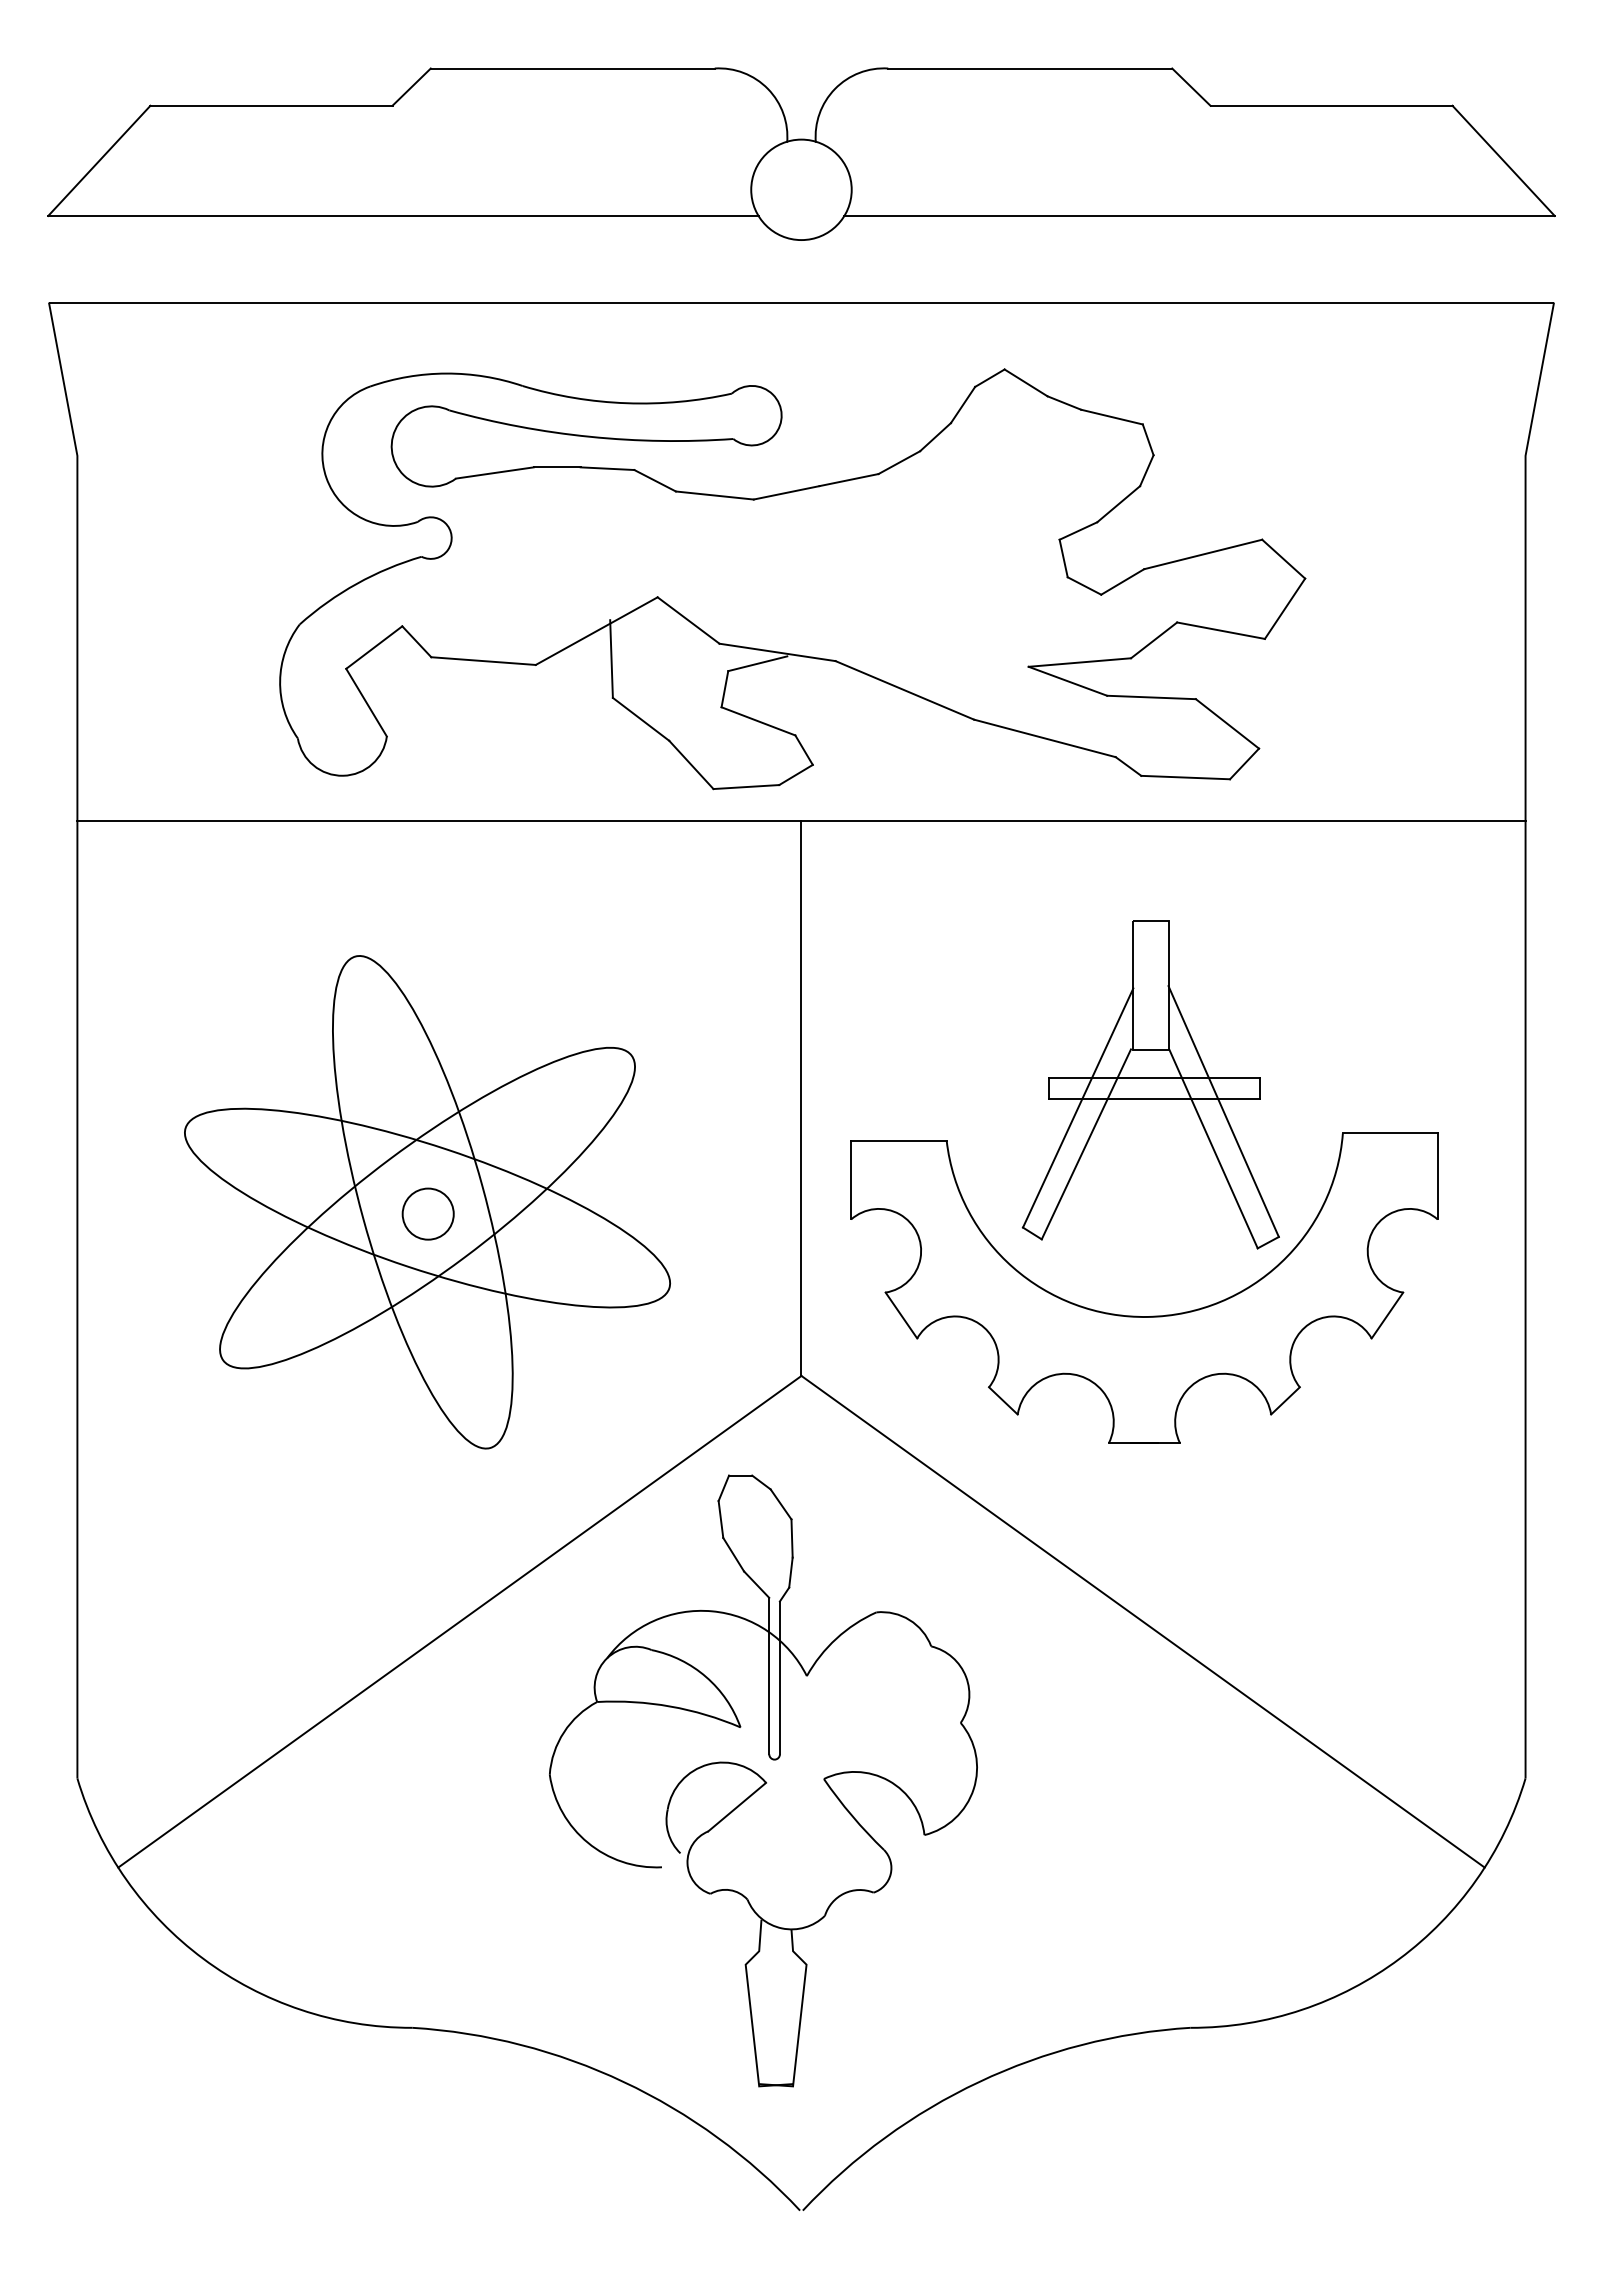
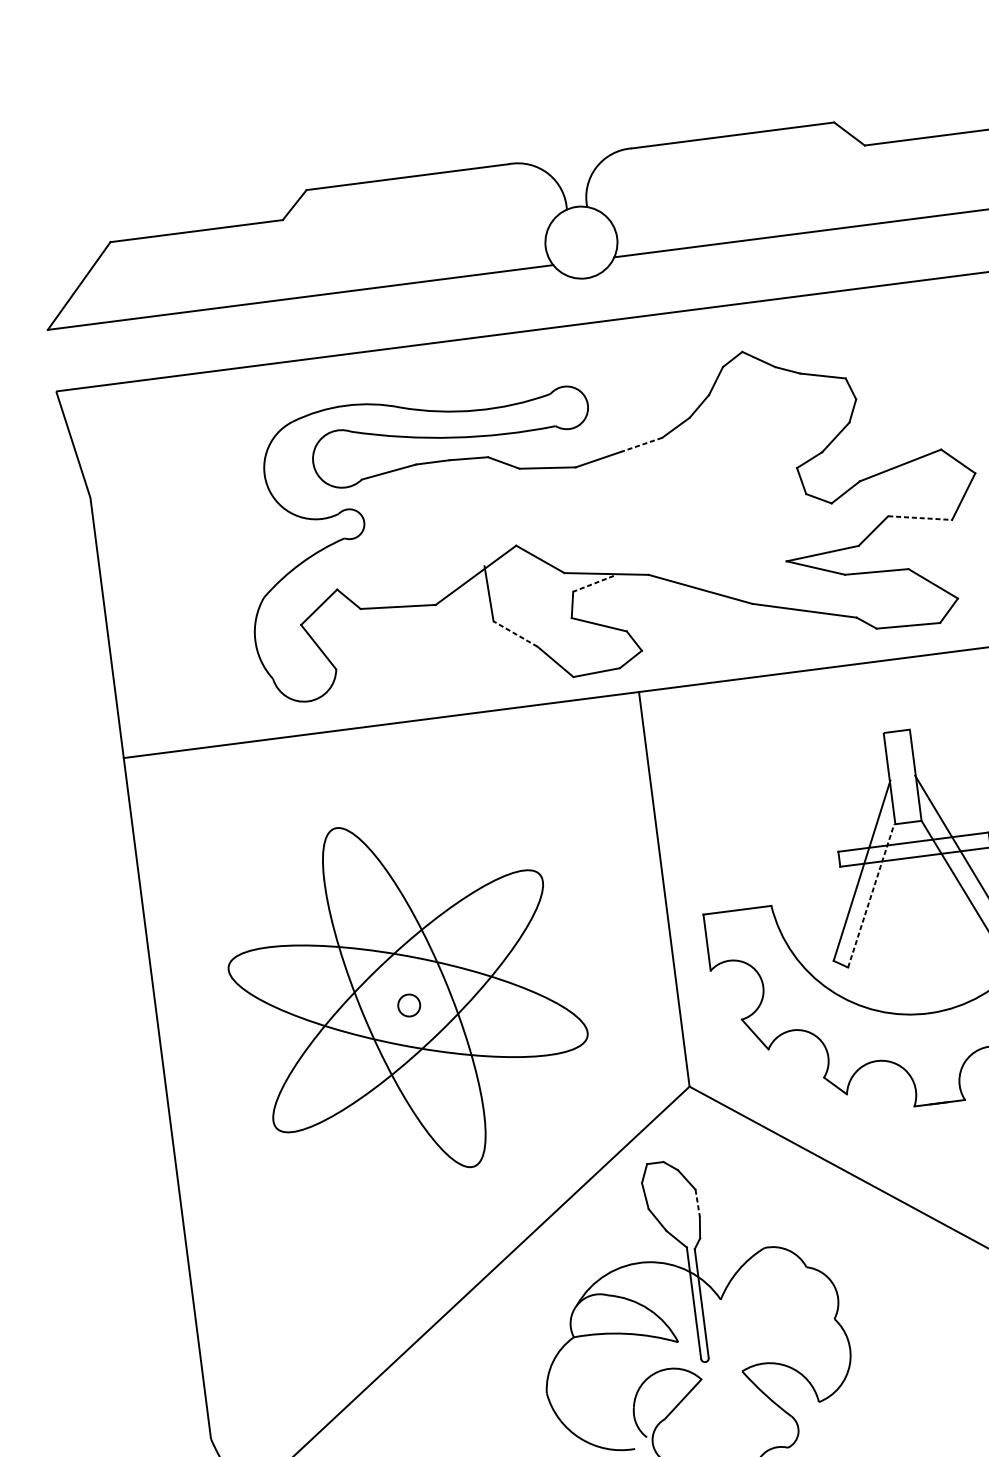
line: (848, 480) -> (641, 445), solid -> dashed
line: (1221, 630) -> (920, 517), solid -> dashed
line: (757, 663) -> (593, 583), solid -> dashed
line: (640, 719) -> (515, 634), solid -> dashed
line: (1086, 1144) -> (871, 895), solid -> dashed
circle: (427, 1213) -> (408, 1005), size x0.6
line: (792, 1539) -> (698, 1203), solid -> dashed

